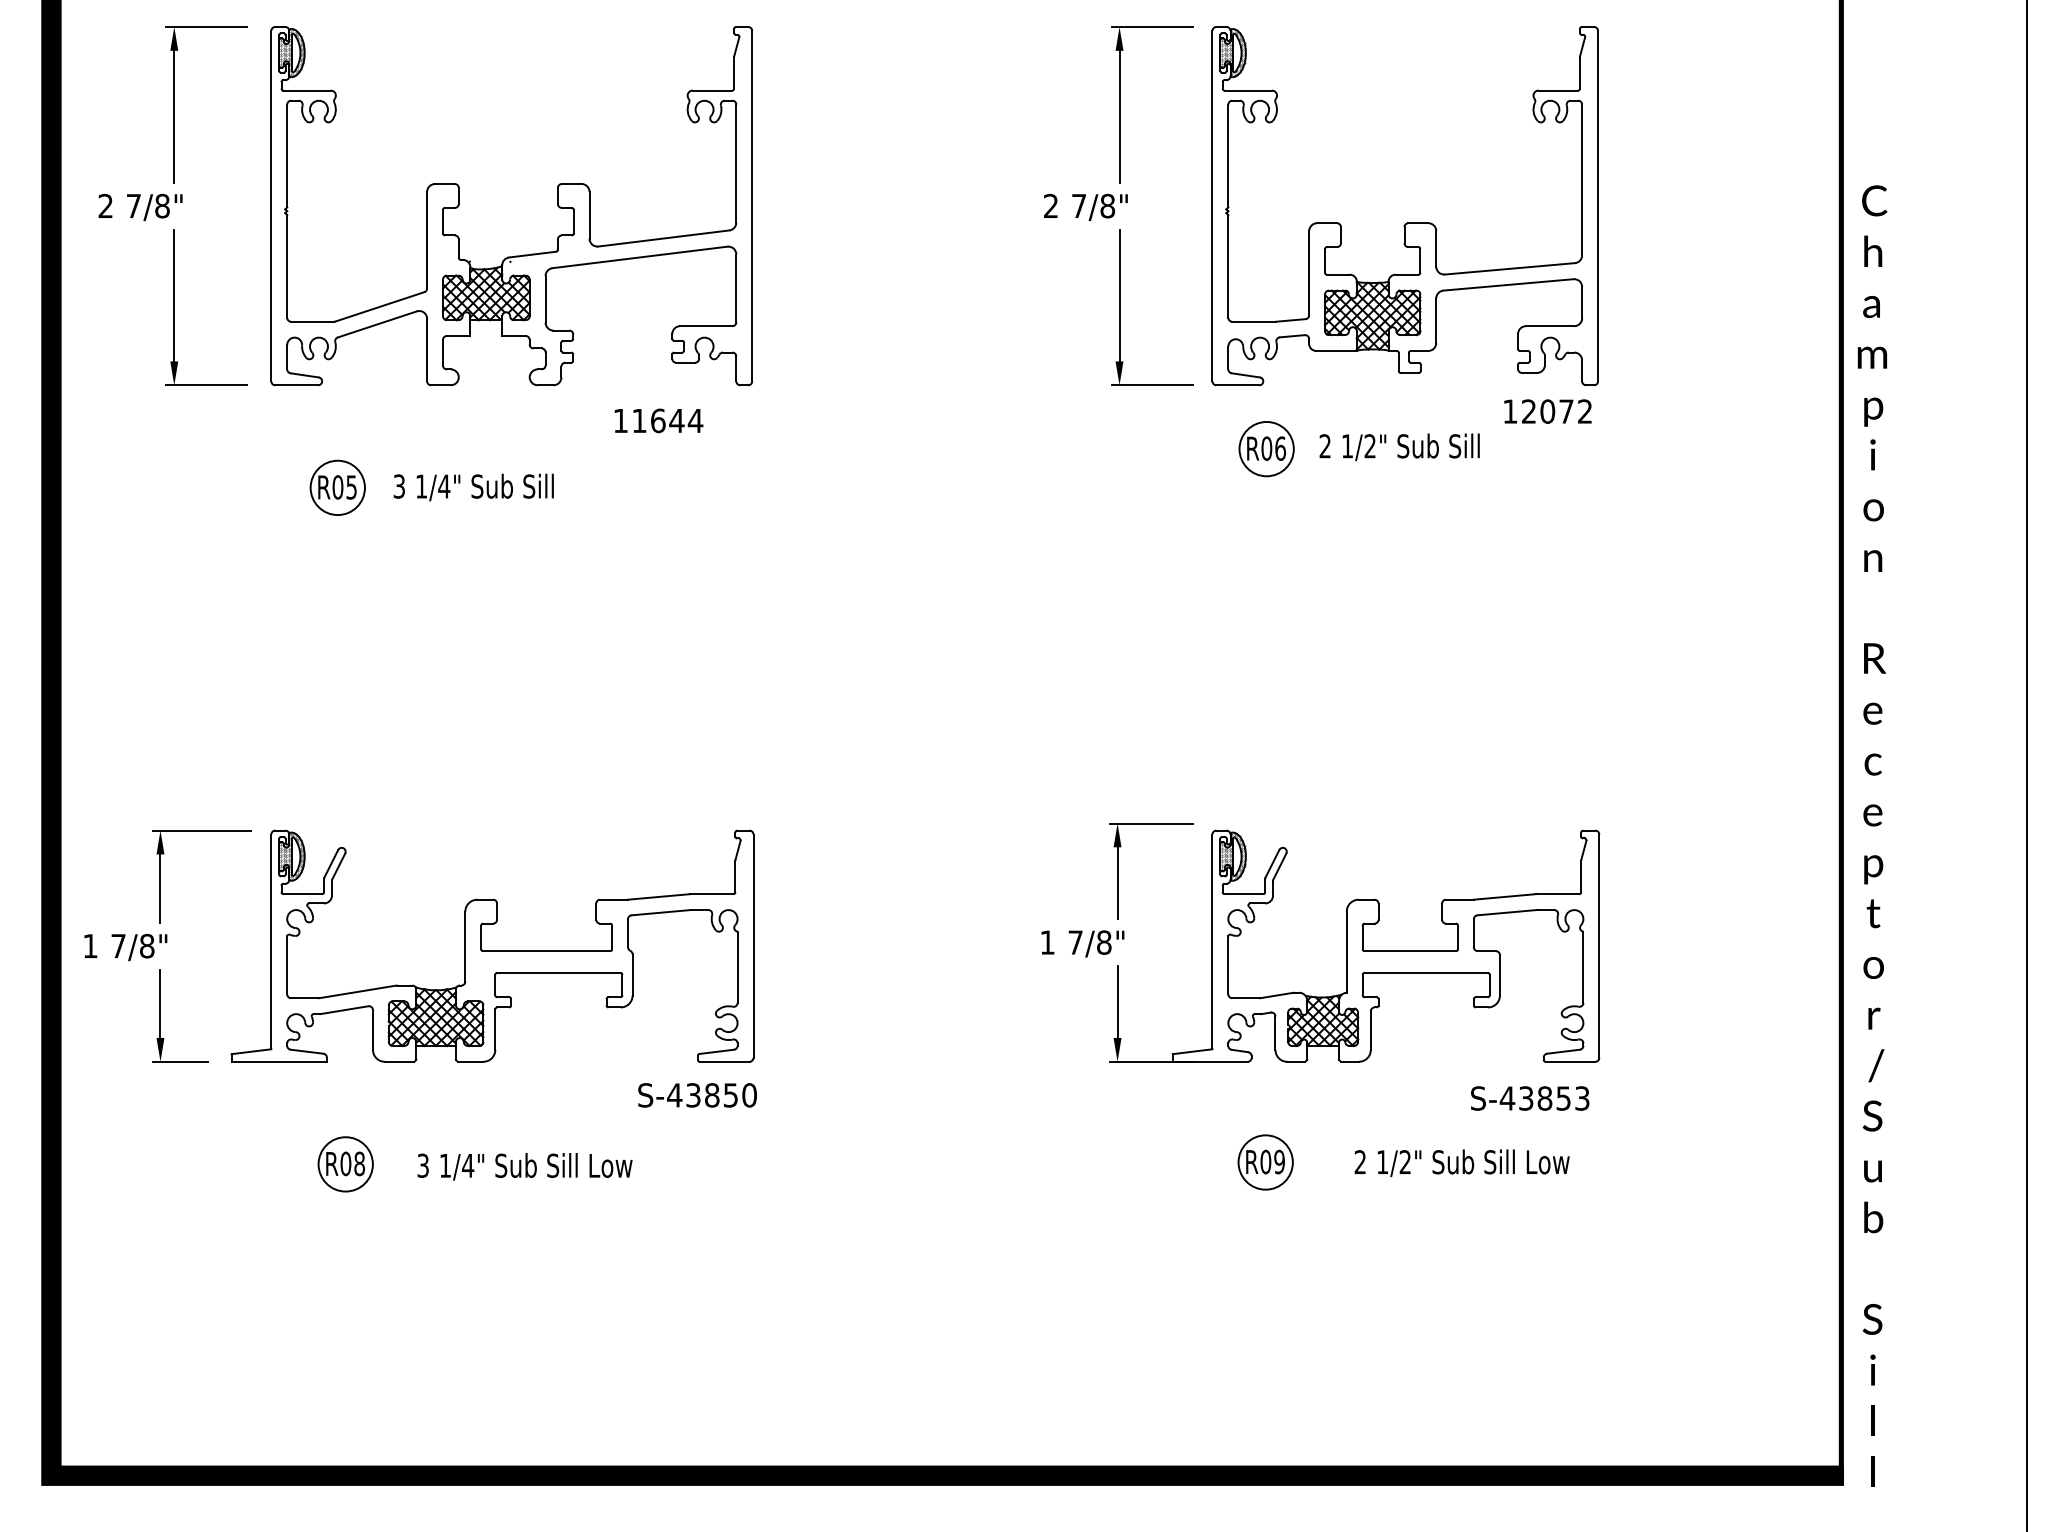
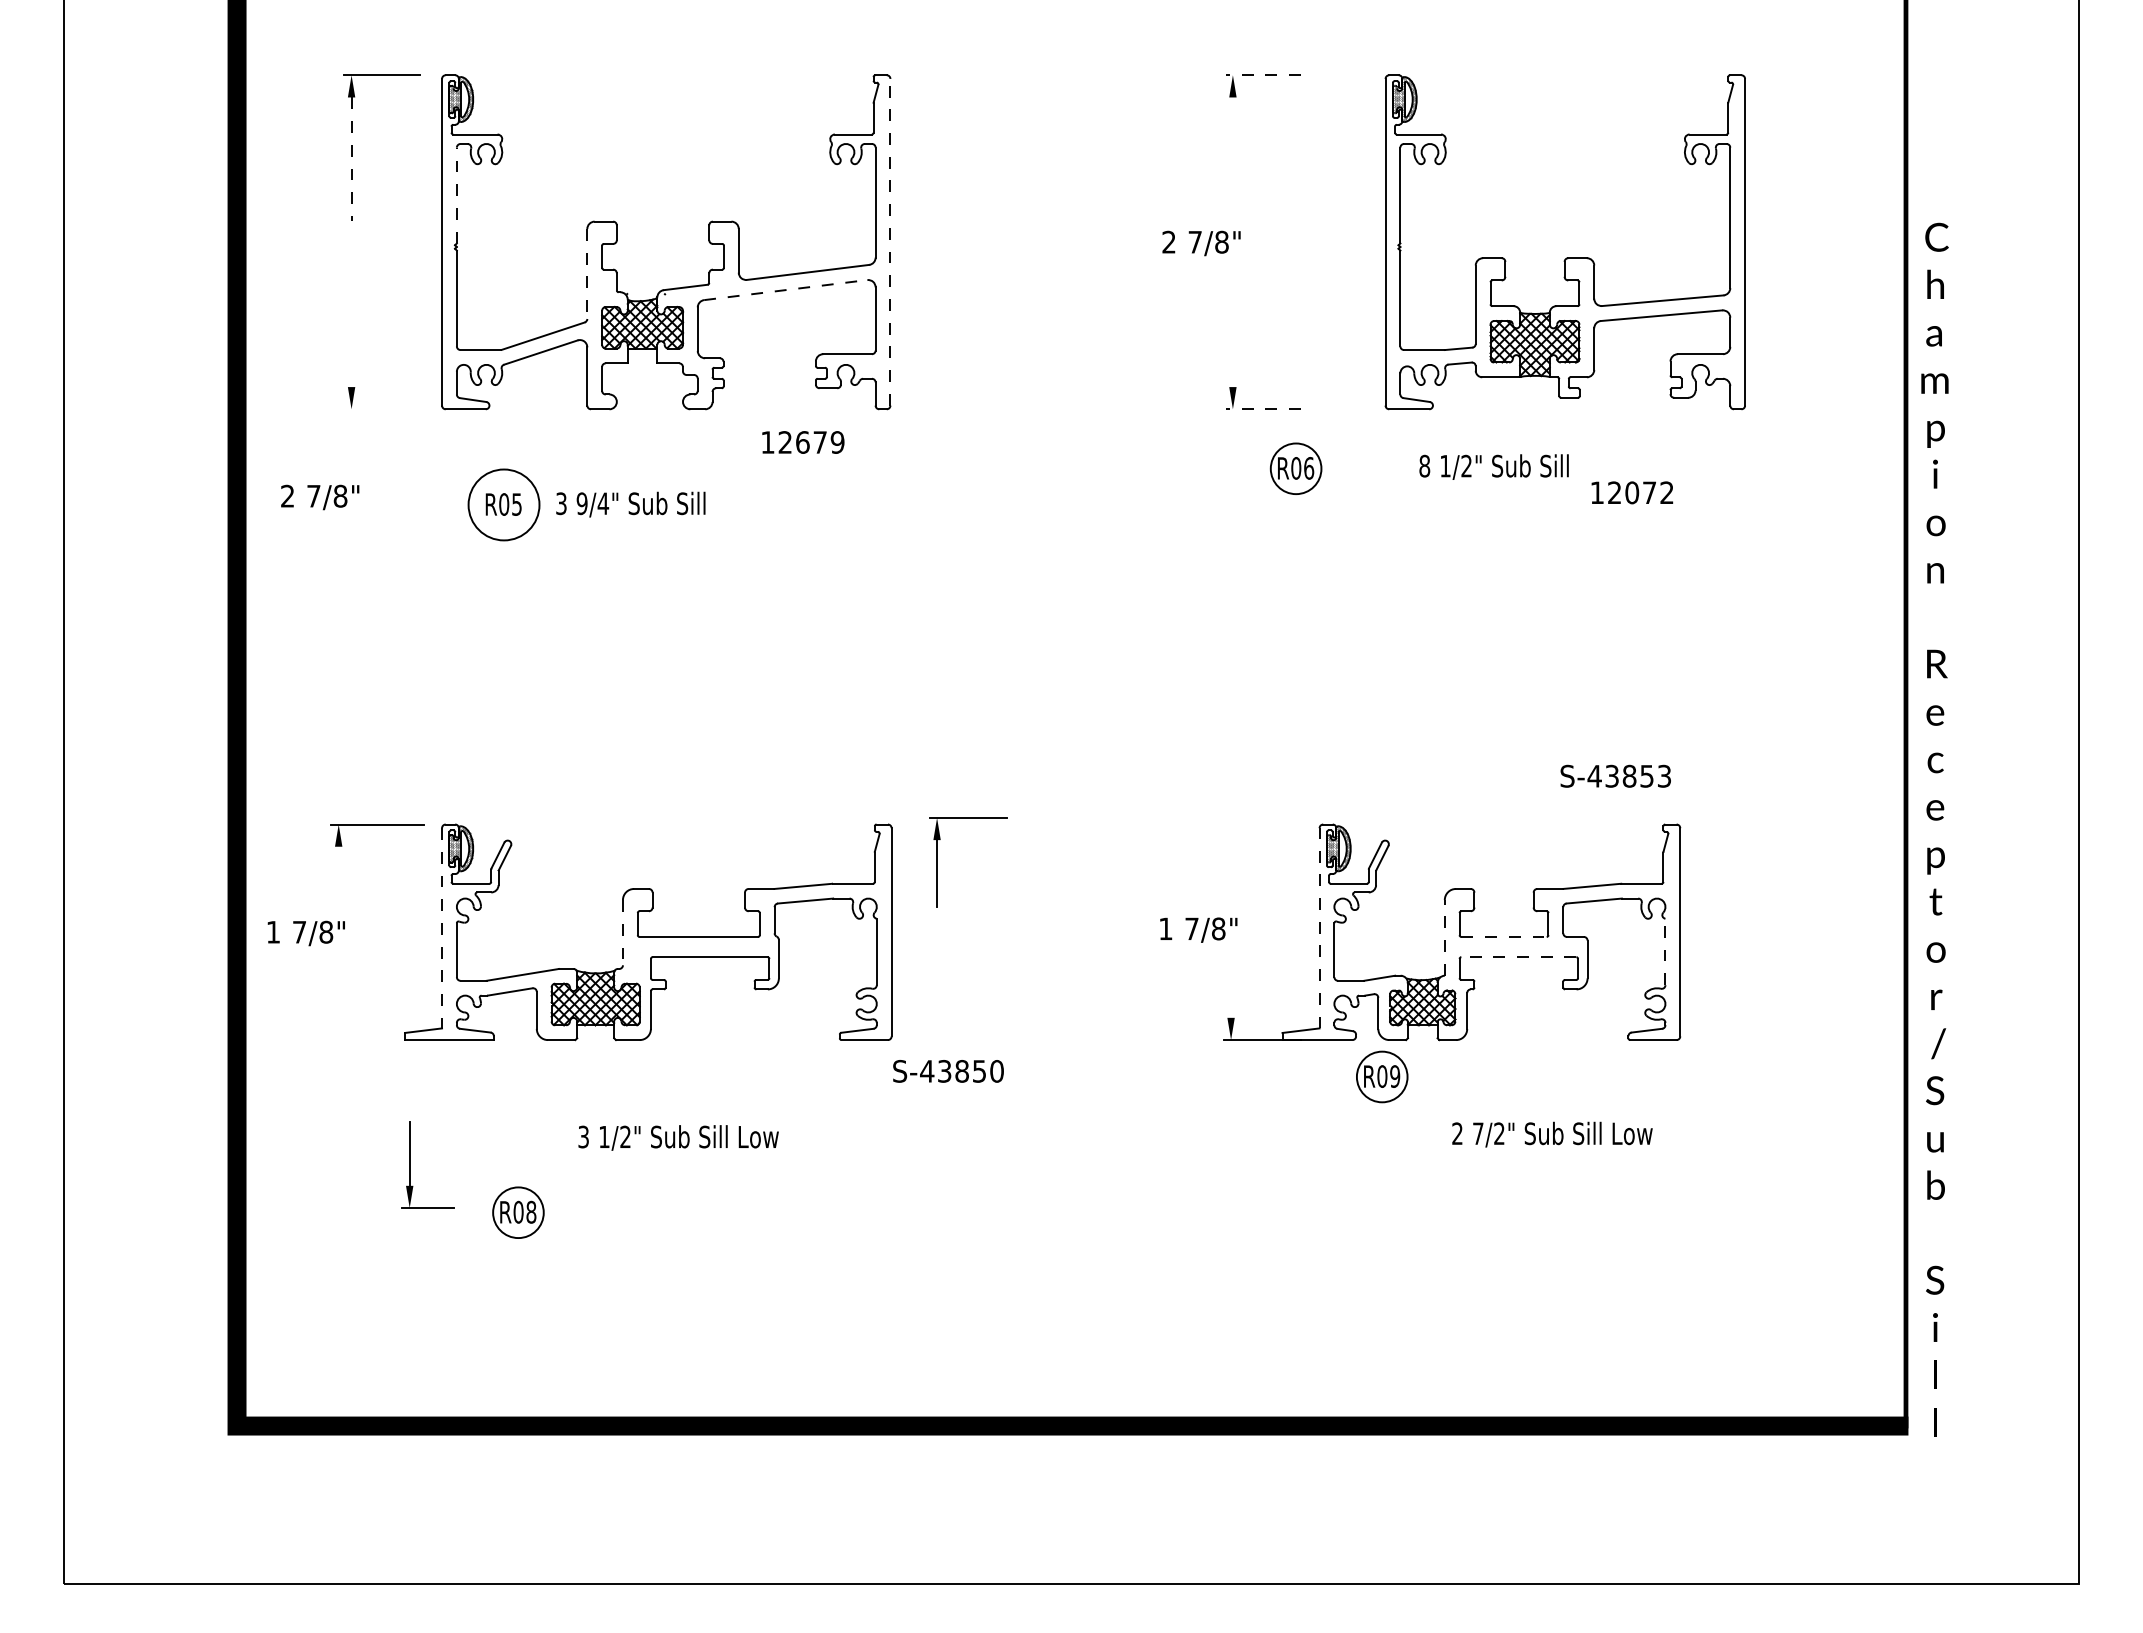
line: (1152, 27) -> (1263, 75), solid -> dashed
line: (174, 116) -> (351, 158), solid -> dashed
line: (1119, 116) -> (1232, 158), removed
line: (286, 155) -> (456, 195), solid -> dashed
line: (752, 205) -> (890, 241), solid -> dashed
text: (140, 207) -> (320, 497), moved
part: (1406, 222) -> (1566, 257), moved
line: (427, 239) -> (587, 273), solid -> dashed
line: (640, 257) -> (786, 290), solid -> dashed
line: (174, 295) -> (351, 325), removed
line: (1119, 295) -> (1232, 325), removed
line: (206, 385) -> (381, 409), removed
line: (1152, 385) -> (1263, 409), solid -> dashed
text: (1548, 411) -> (1632, 492), moved
text: (667, 420) -> (811, 442), 11644 -> 12679
text: (1324, 445) -> (1424, 465), 2 -> 8
part: (1266, 448) -> (1295, 468), moved
text: (420, 486) -> (581, 503), 1/4" -> 9/4"
circle: (337, 487) -> (503, 504), size x1.4
part: (1118, 871) -> (937, 862), moved
line: (160, 888) -> (338, 878), removed
line: (1212, 941) -> (1319, 927), solid -> dashed
line: (271, 942) -> (442, 928), solid -> dashed
line: (464, 946) -> (622, 932), solid -> dashed
line: (1410, 950) -> (1504, 936), solid -> dashed
line: (1346, 951) -> (1444, 937), solid -> dashed
line: (1583, 966) -> (1665, 951), solid -> dashed
line: (1425, 973) -> (1518, 957), solid -> dashed
line: (1118, 1001) -> (1231, 983), removed
part: (161, 1015) -> (410, 1164), moved
text: (697, 1095) -> (948, 1071), moved
text: (1529, 1097) -> (1615, 775), moved
part: (1266, 1161) -> (1382, 1076), moved
text: (1382, 1161) -> (1478, 1133), 1/2" -> 7/2"
part: (345, 1164) -> (518, 1212), moved
text: (468, 1165) -> (625, 1136), 1/4" -> 1/2"

